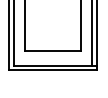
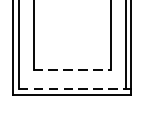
line: (53, 51) -> (72, 69), solid -> dashed
line: (53, 65) -> (72, 88), solid -> dashed

